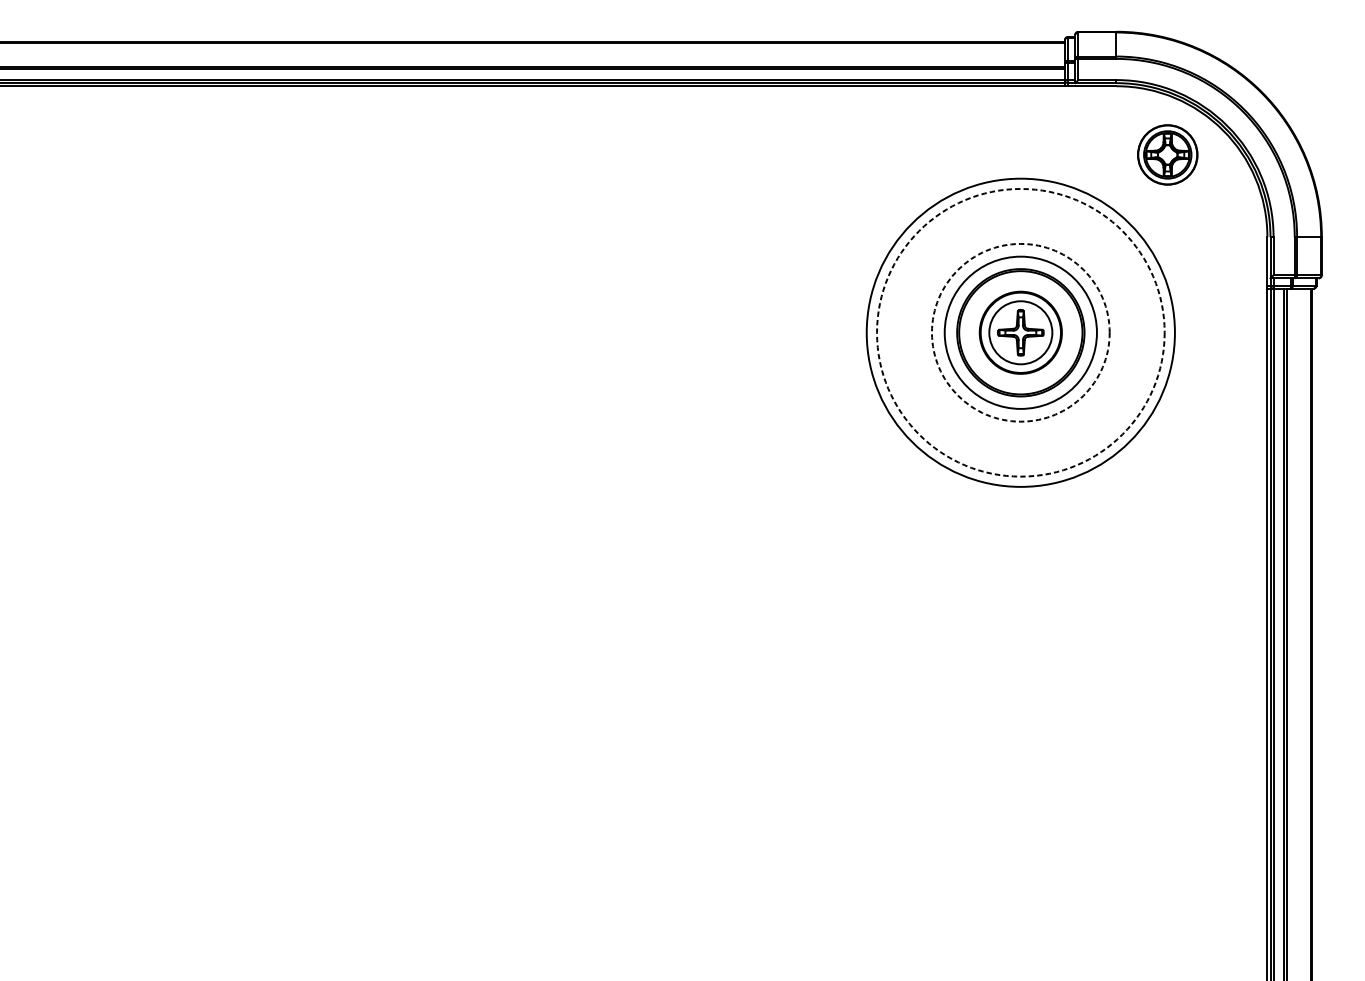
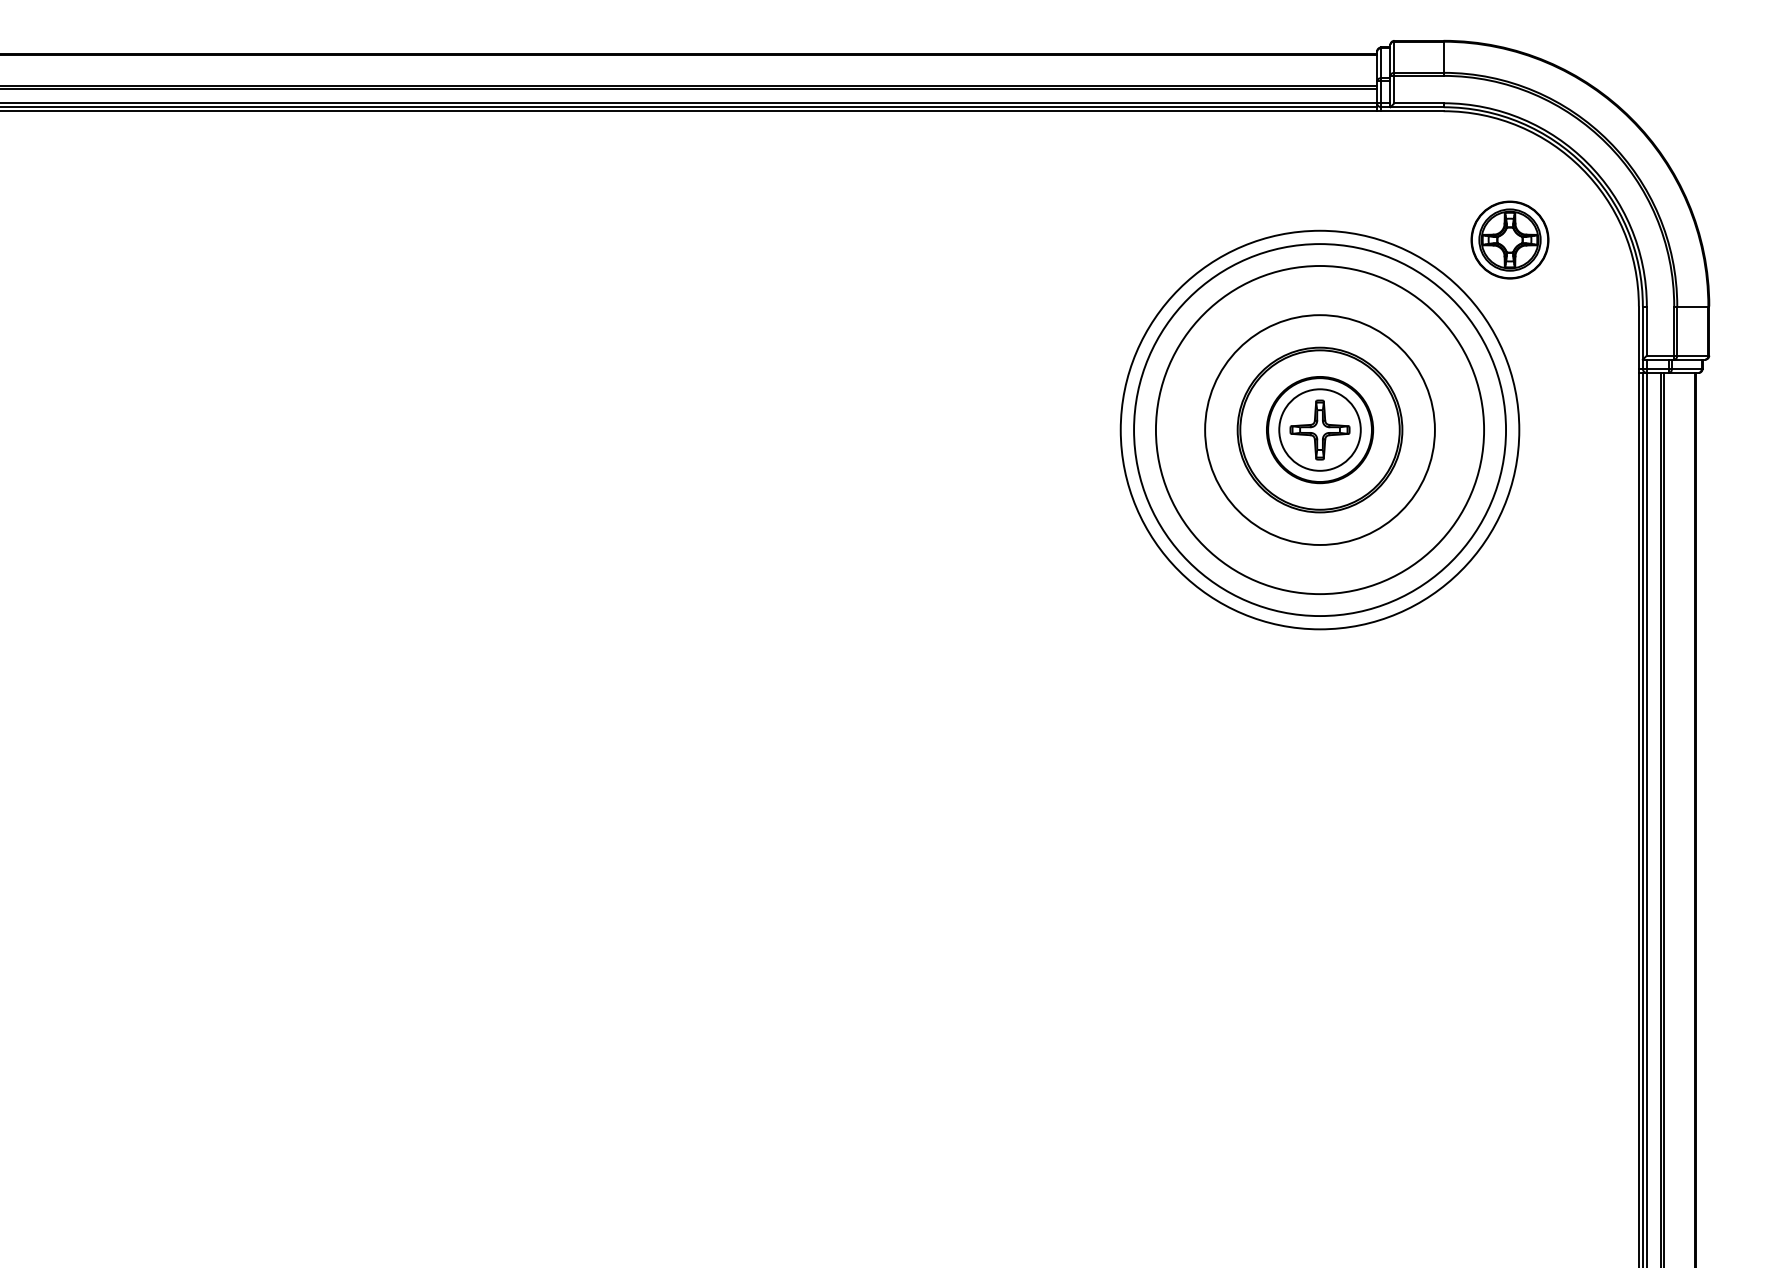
part: (1167, 154) -> (1509, 239), moved
circle: (1020, 332) -> (1319, 429), dashed -> solid
circle: (1020, 333) -> (1319, 430), size x1.67
circle: (1021, 333) -> (1320, 430), dashed -> solid

